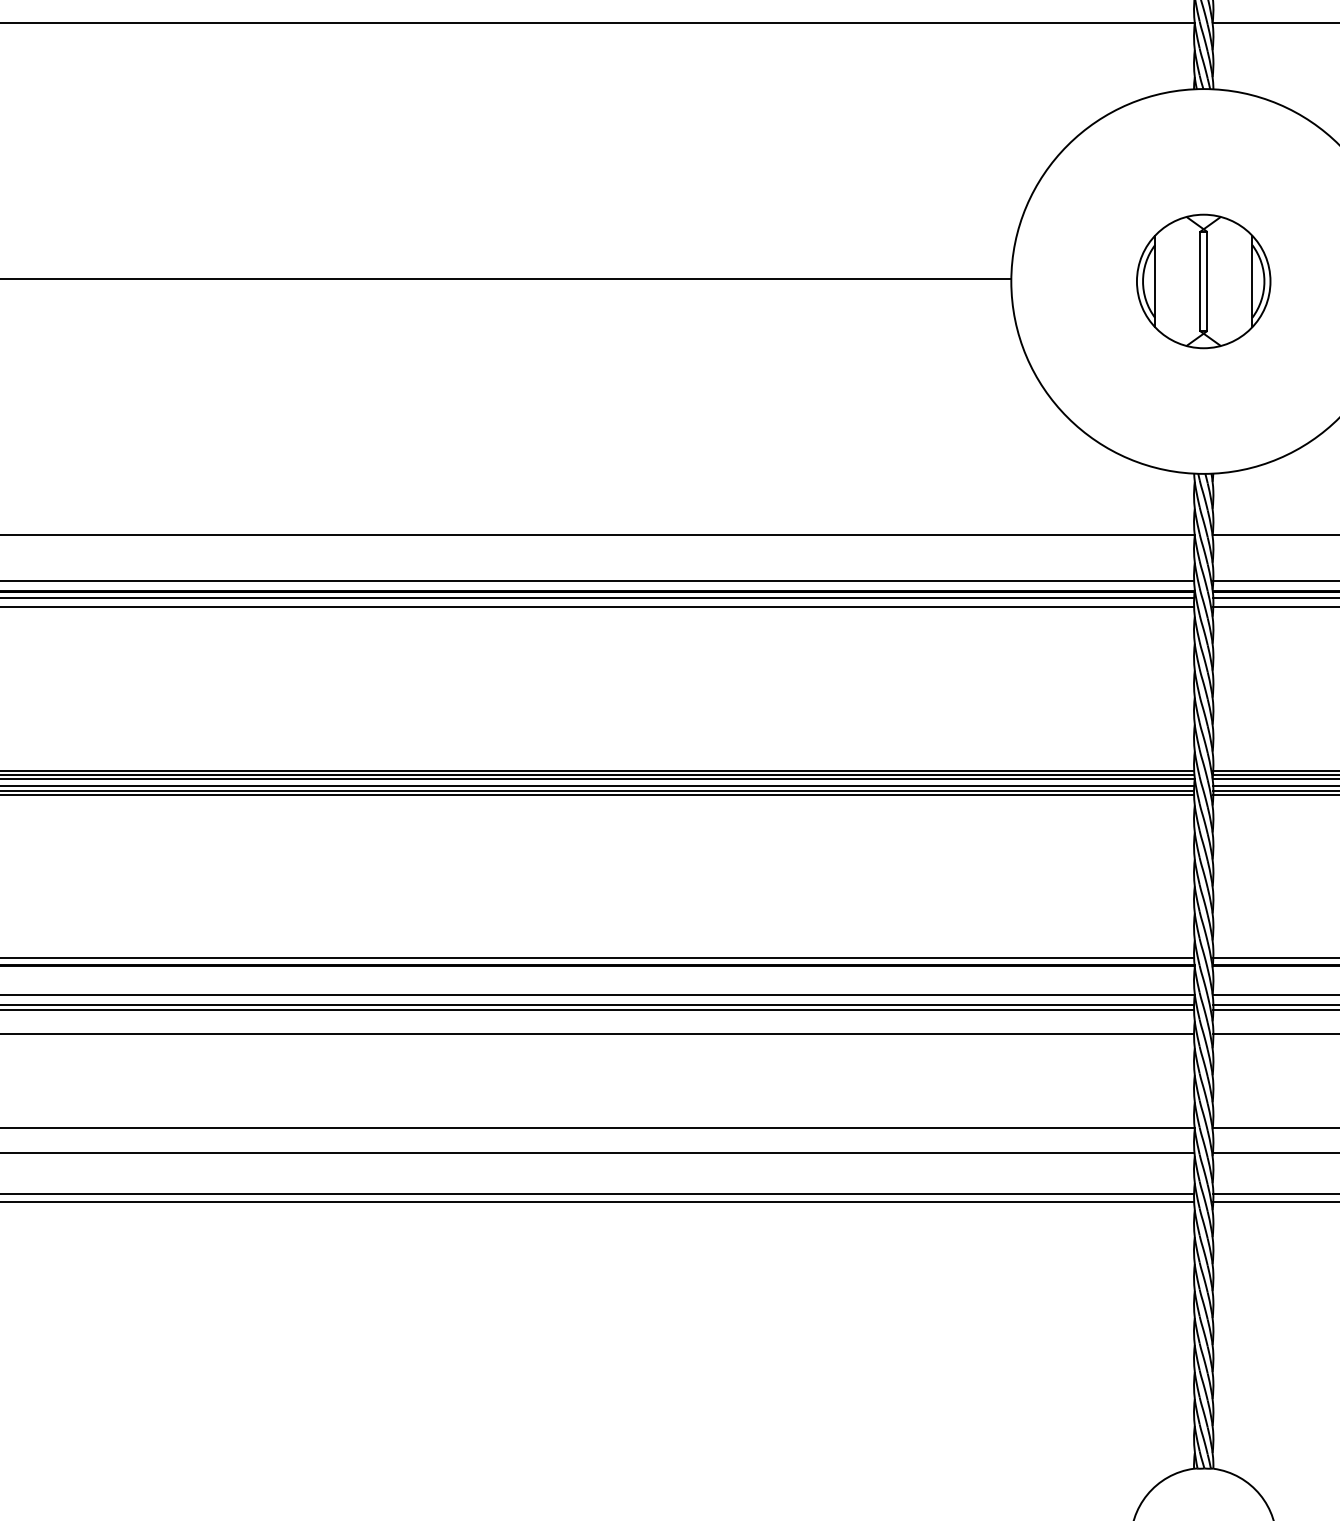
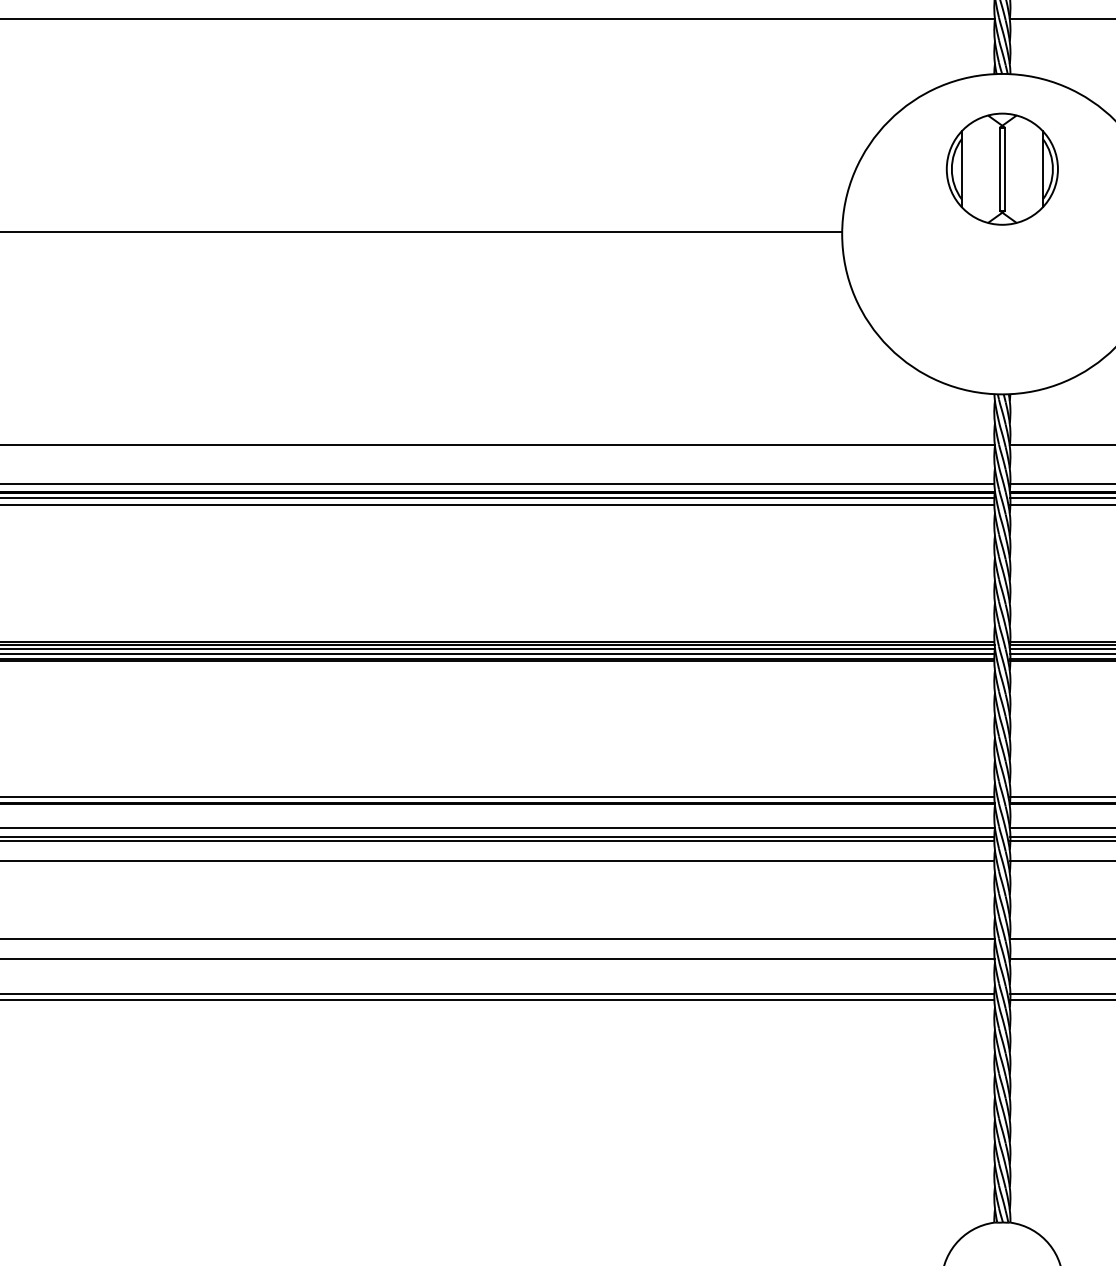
part: (1203, 281) -> (1002, 169), moved

